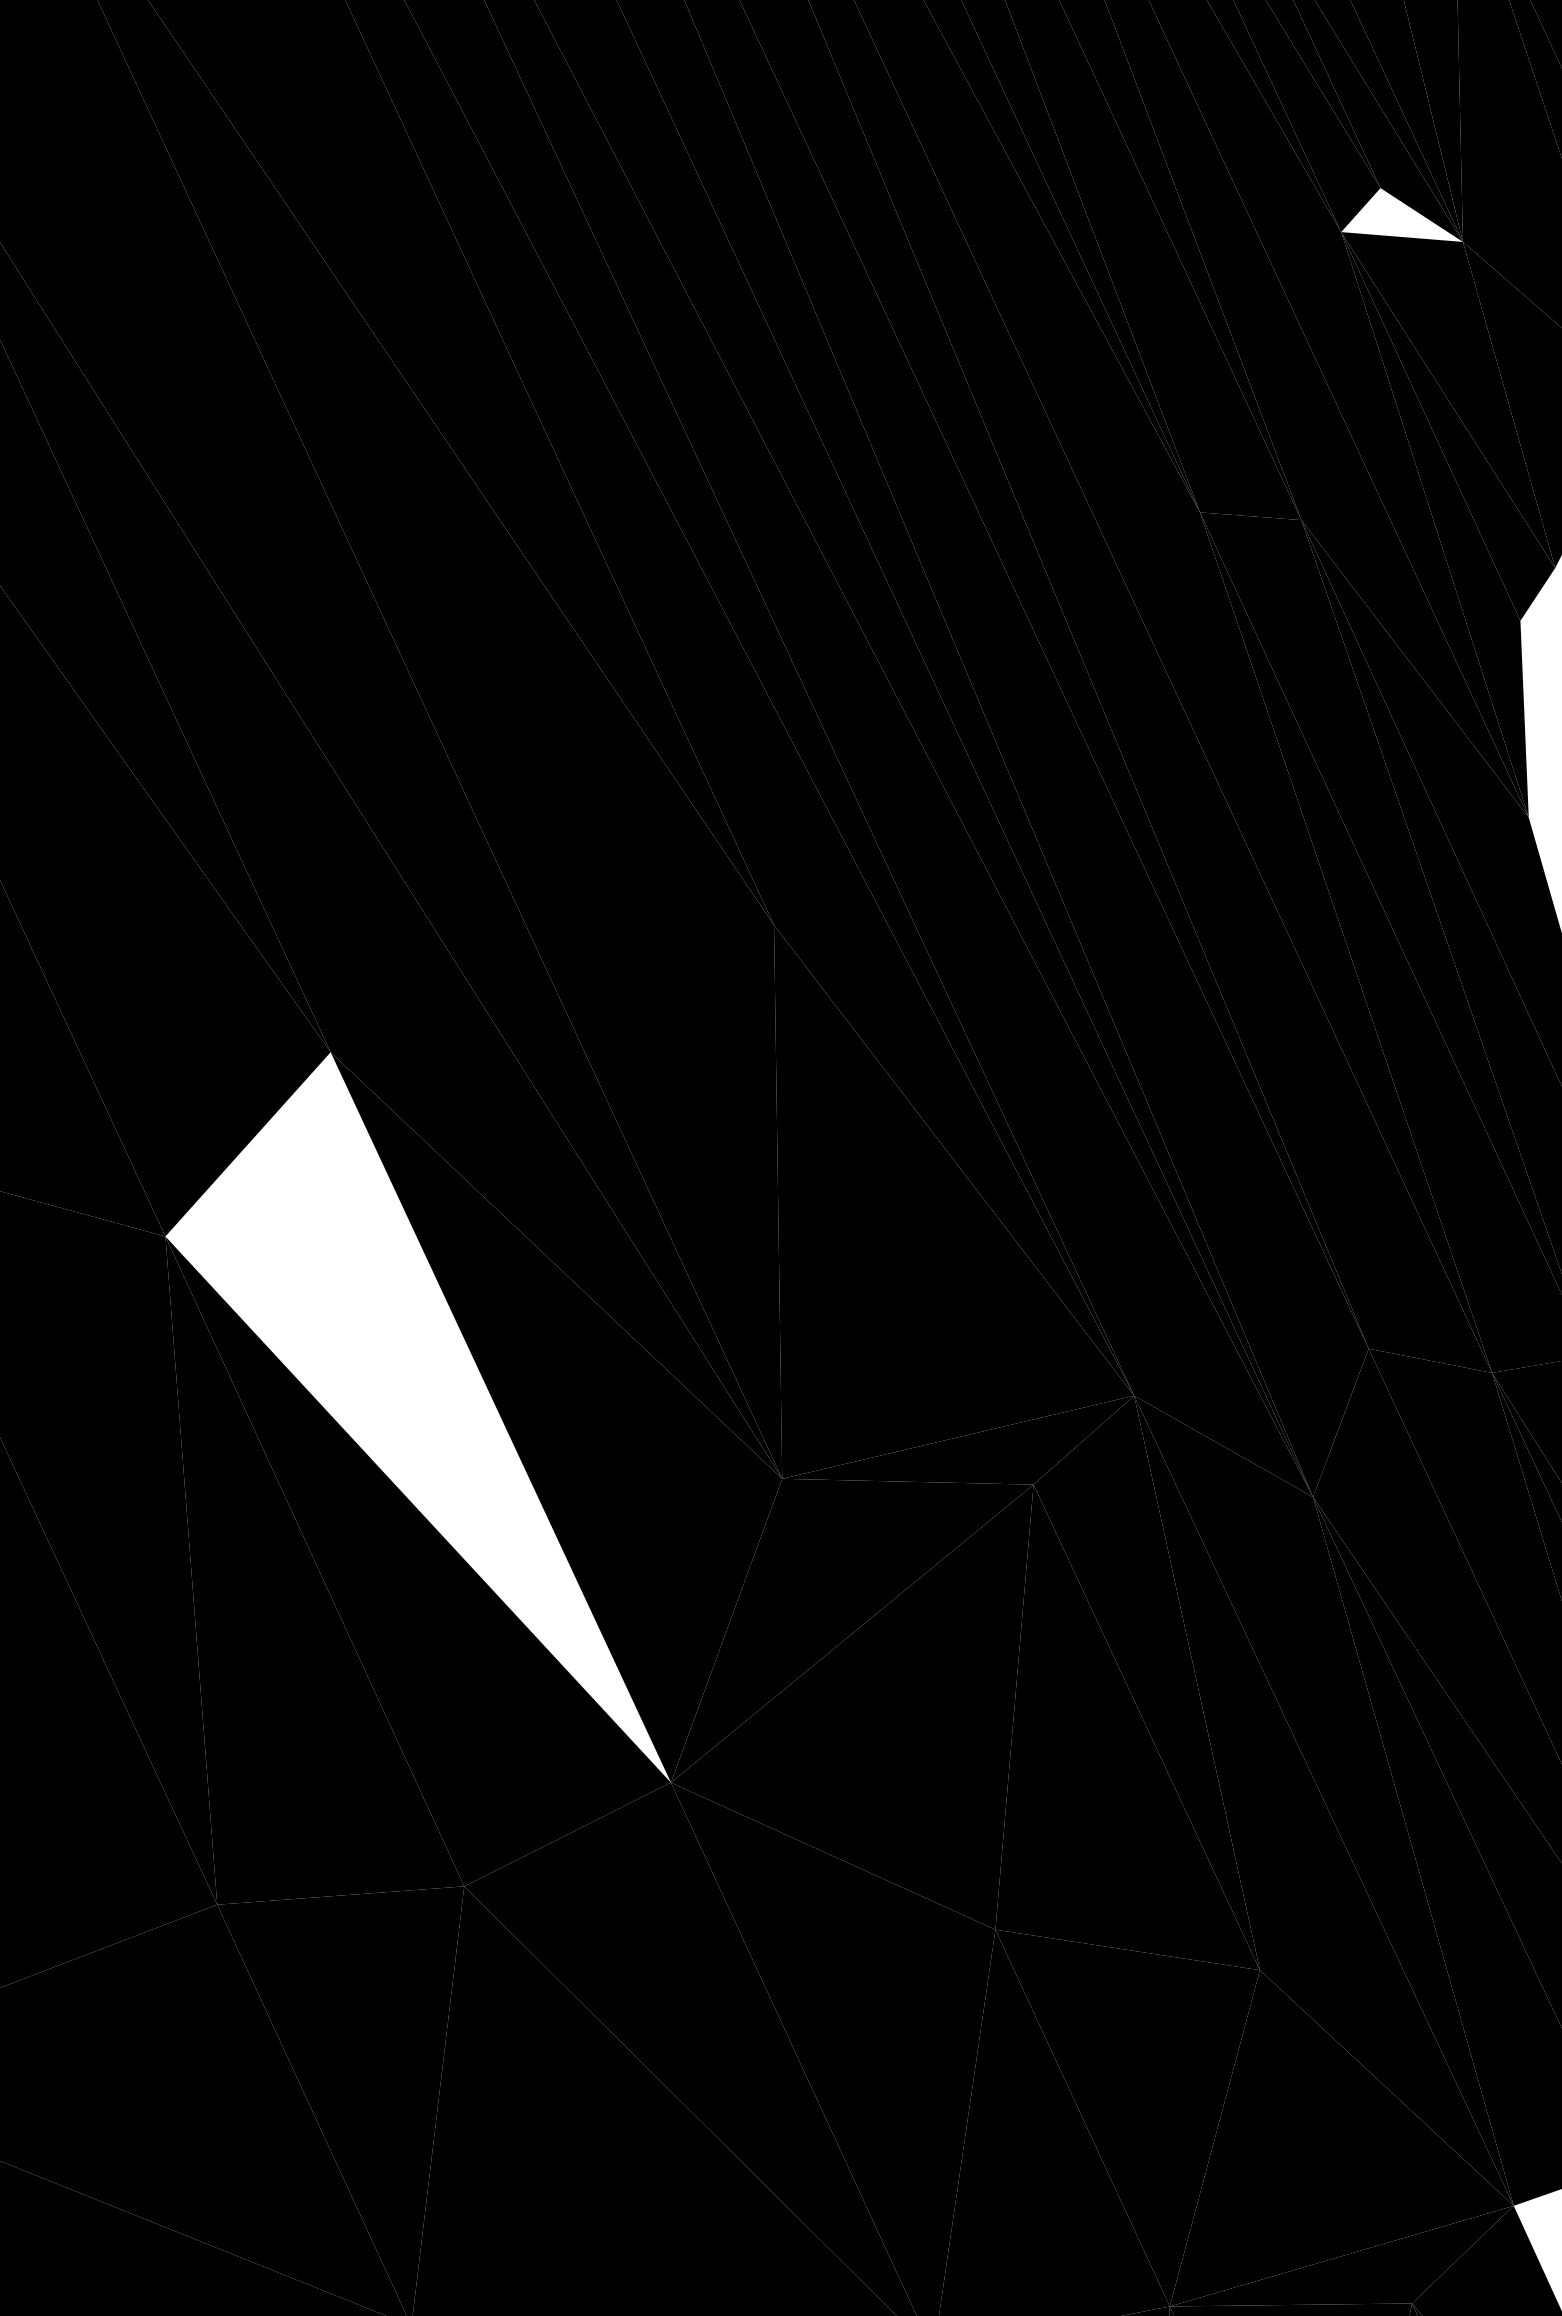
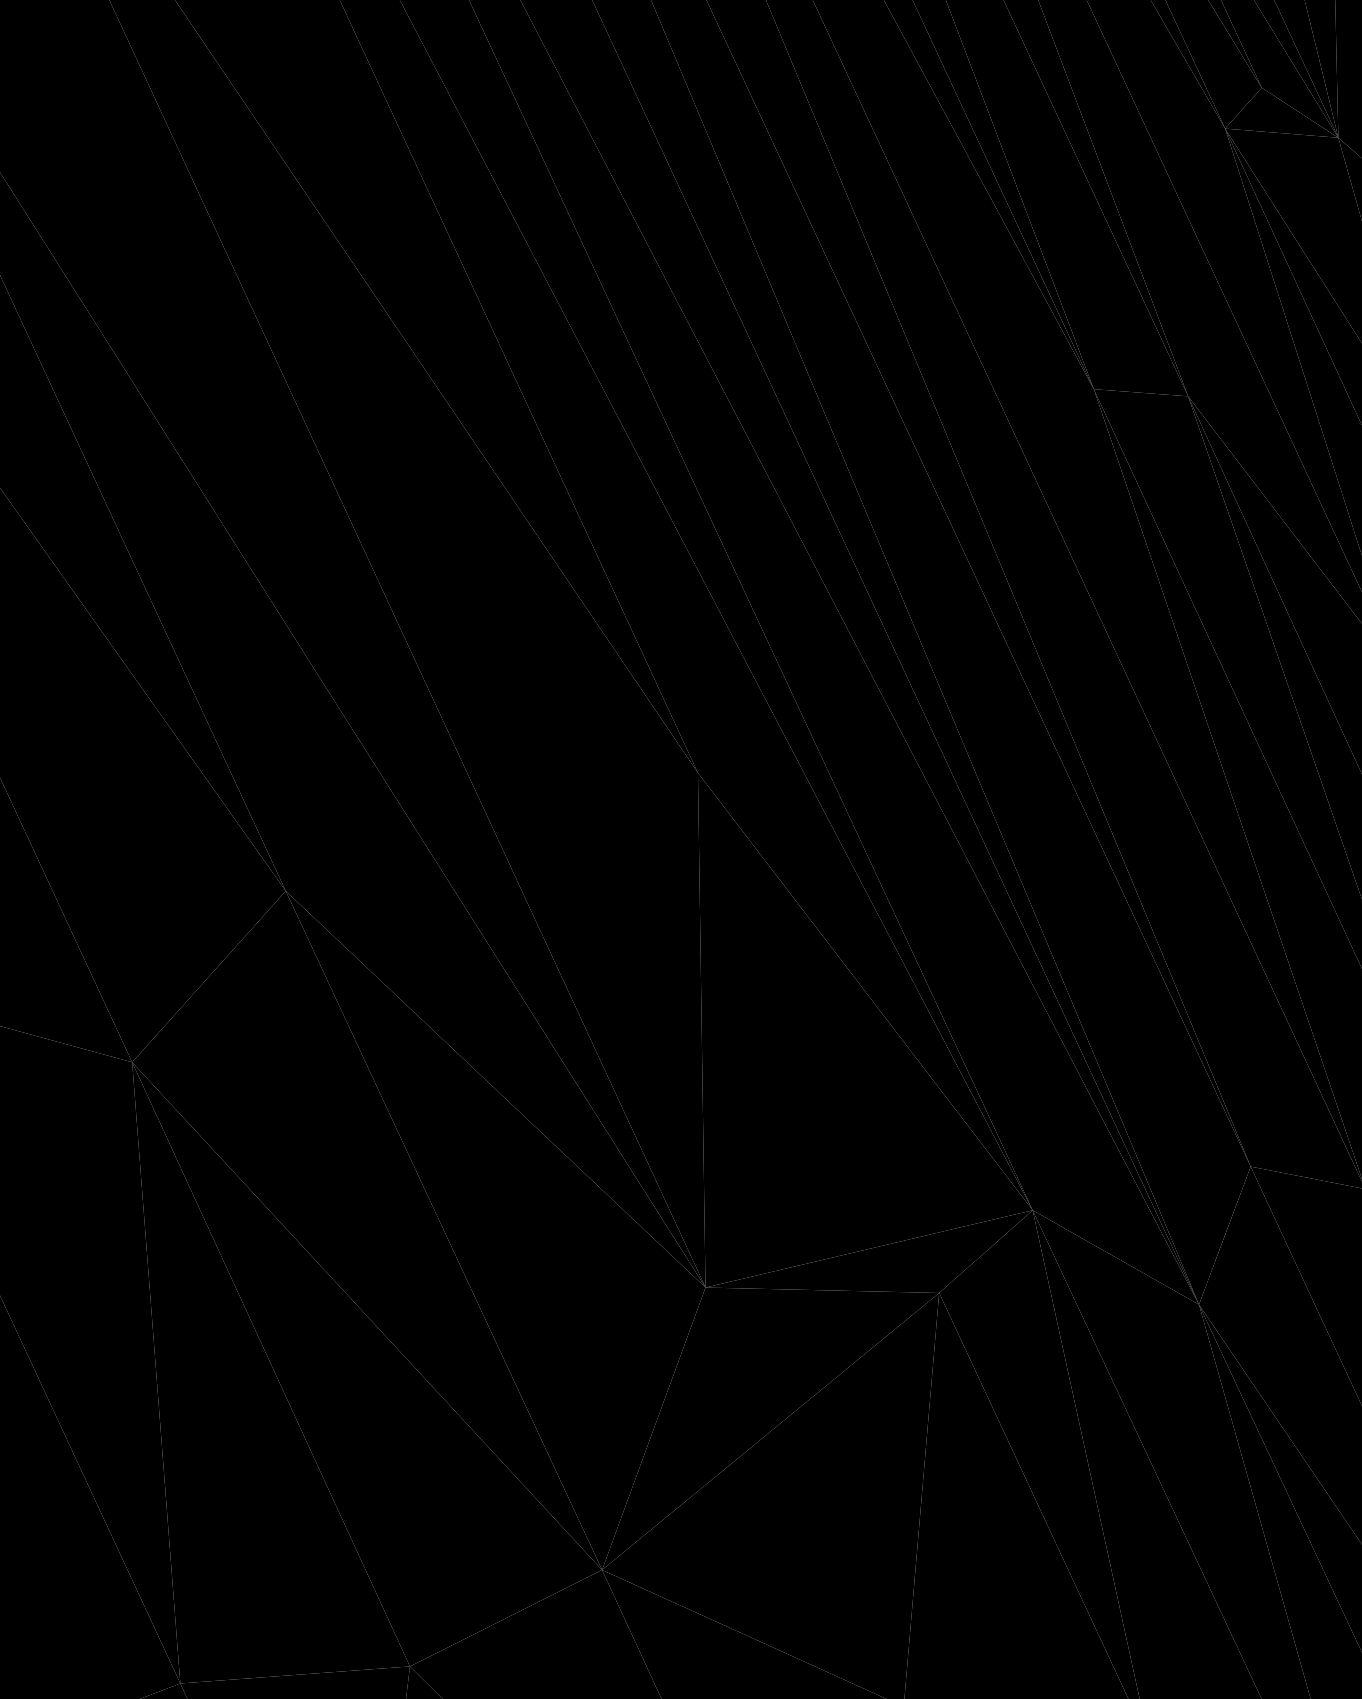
fill: (1401, 214) -> (1281, 112), added
fill: (417, 1417) -> (366, 1230), added

